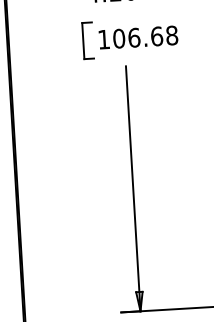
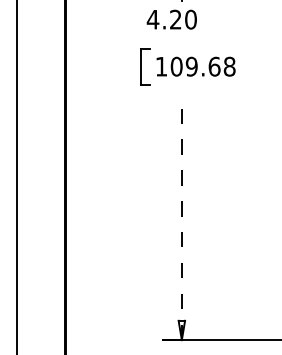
text: (133, 37) -> (191, 66), 106.68 -> 109.68
line: (132, 188) -> (181, 217), solid -> dashed

